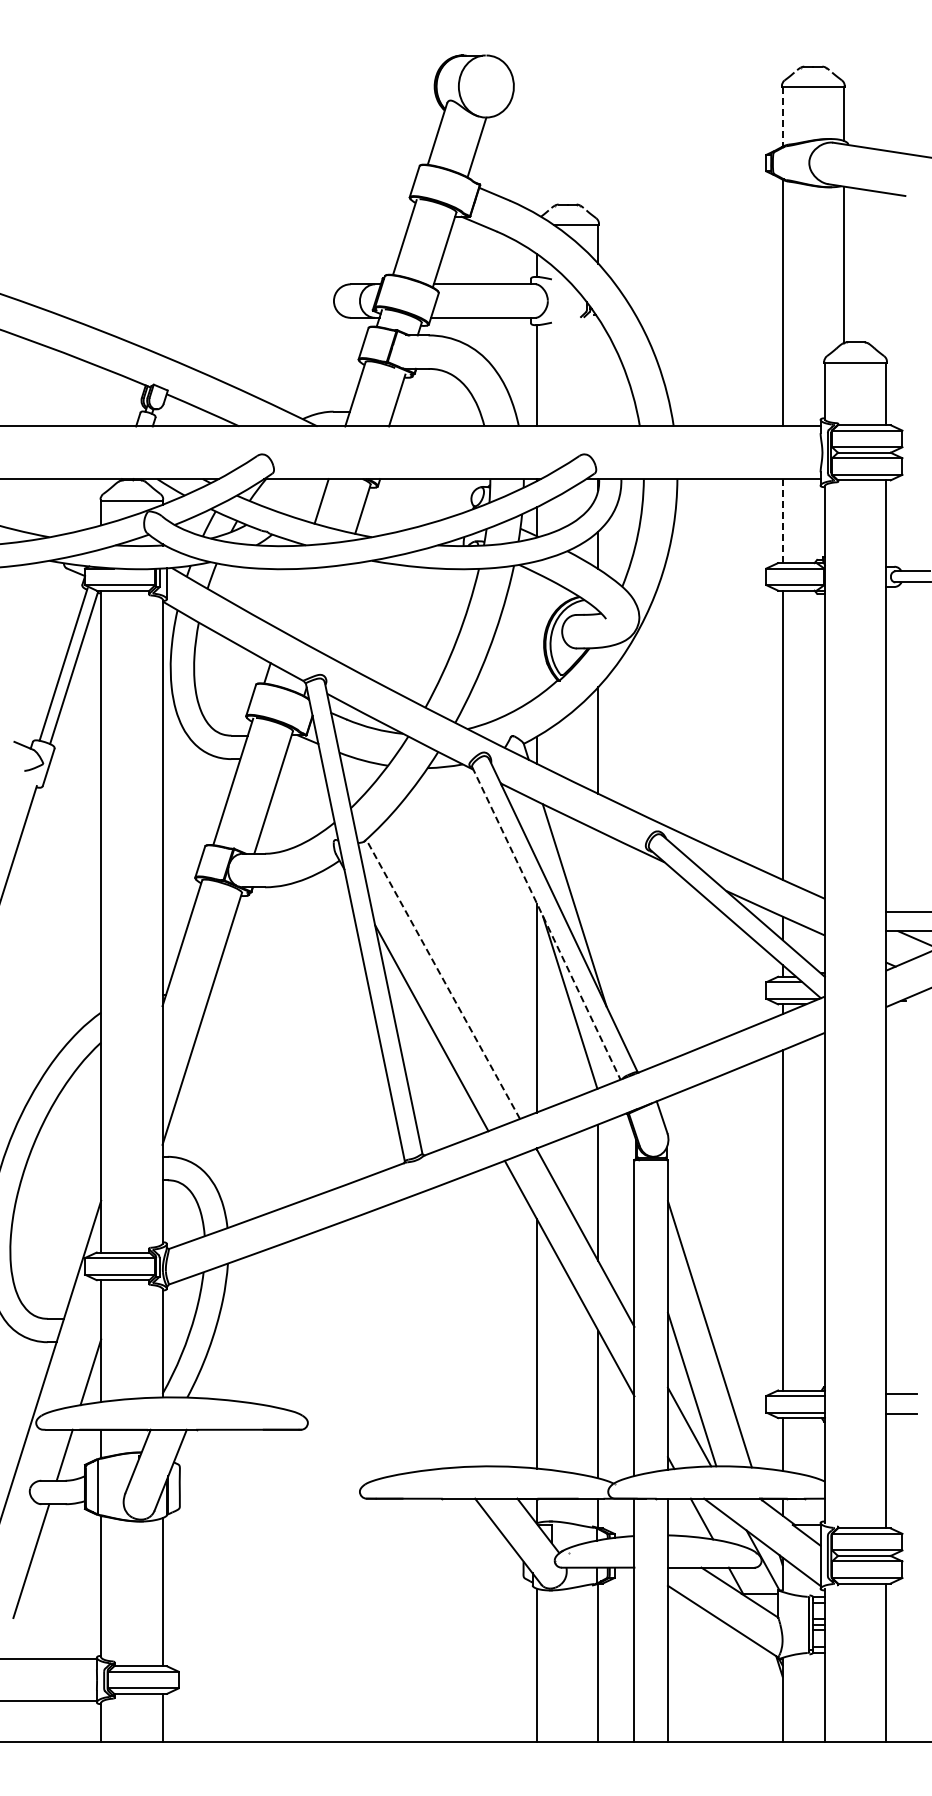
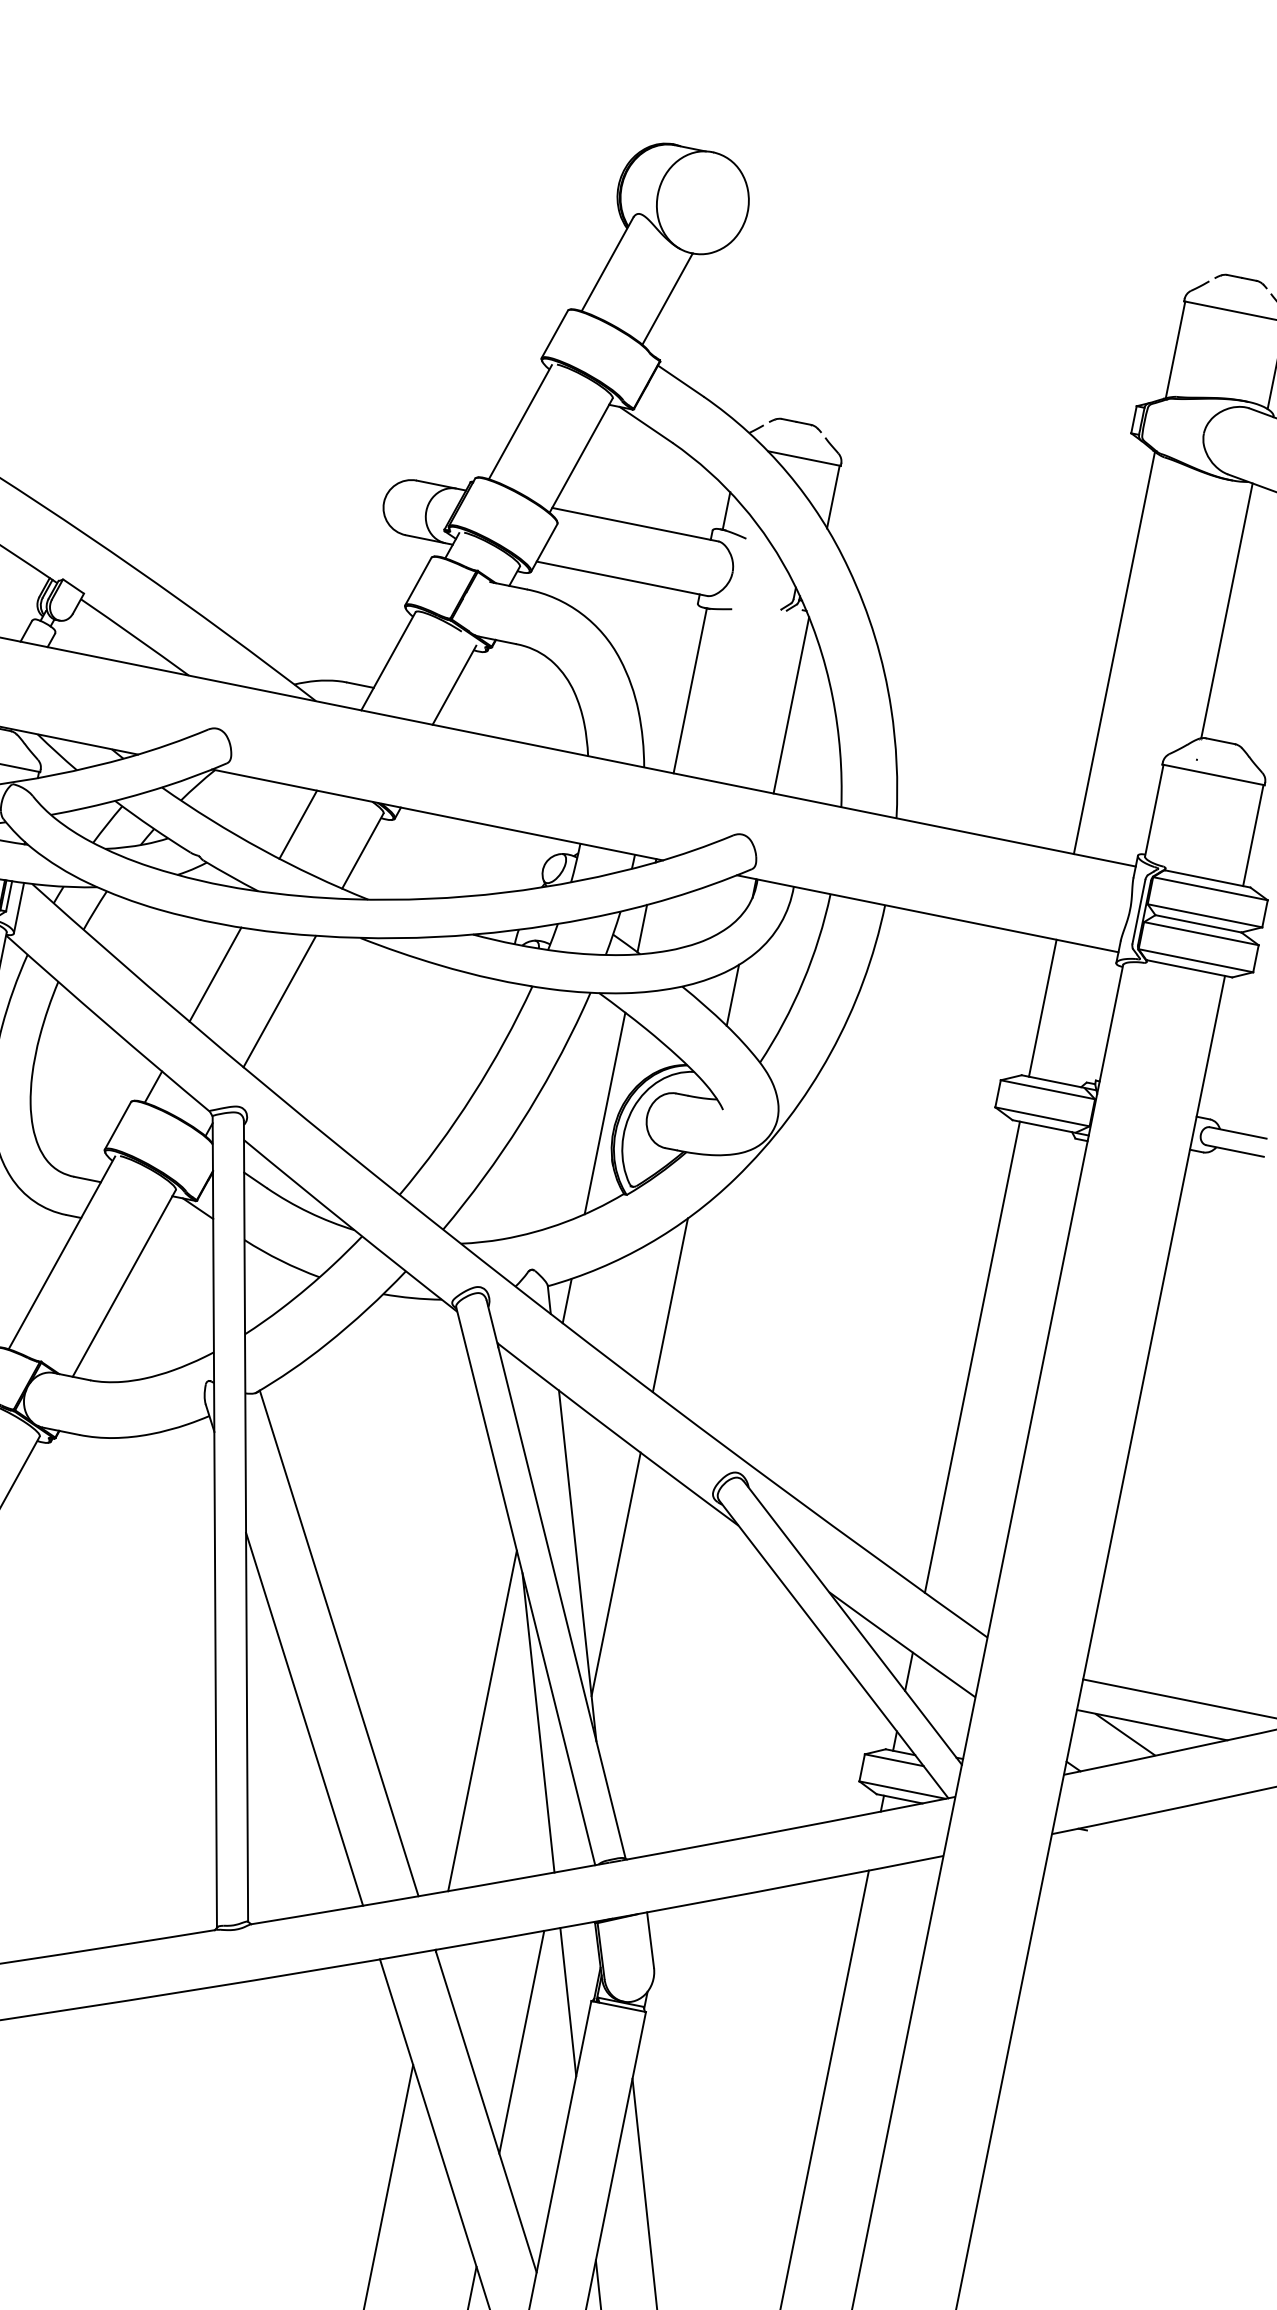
line: (782, 117) -> (1175, 350), dashed -> solid
line: (598, 372) -> (791, 705), added
line: (782, 521) -> (1042, 1008), dashed -> solid
line: (290, 599) -> (215, 974), added
line: (331, 607) -> (279, 1000), added
line: (536, 635) -> (604, 1113), added
line: (598, 905) -> (616, 1574), added
line: (546, 923) -> (525, 1586), dashed -> solid
line: (442, 978) -> (338, 1641), dashed -> solid
line: (620, 1163) -> (567, 2001), added

